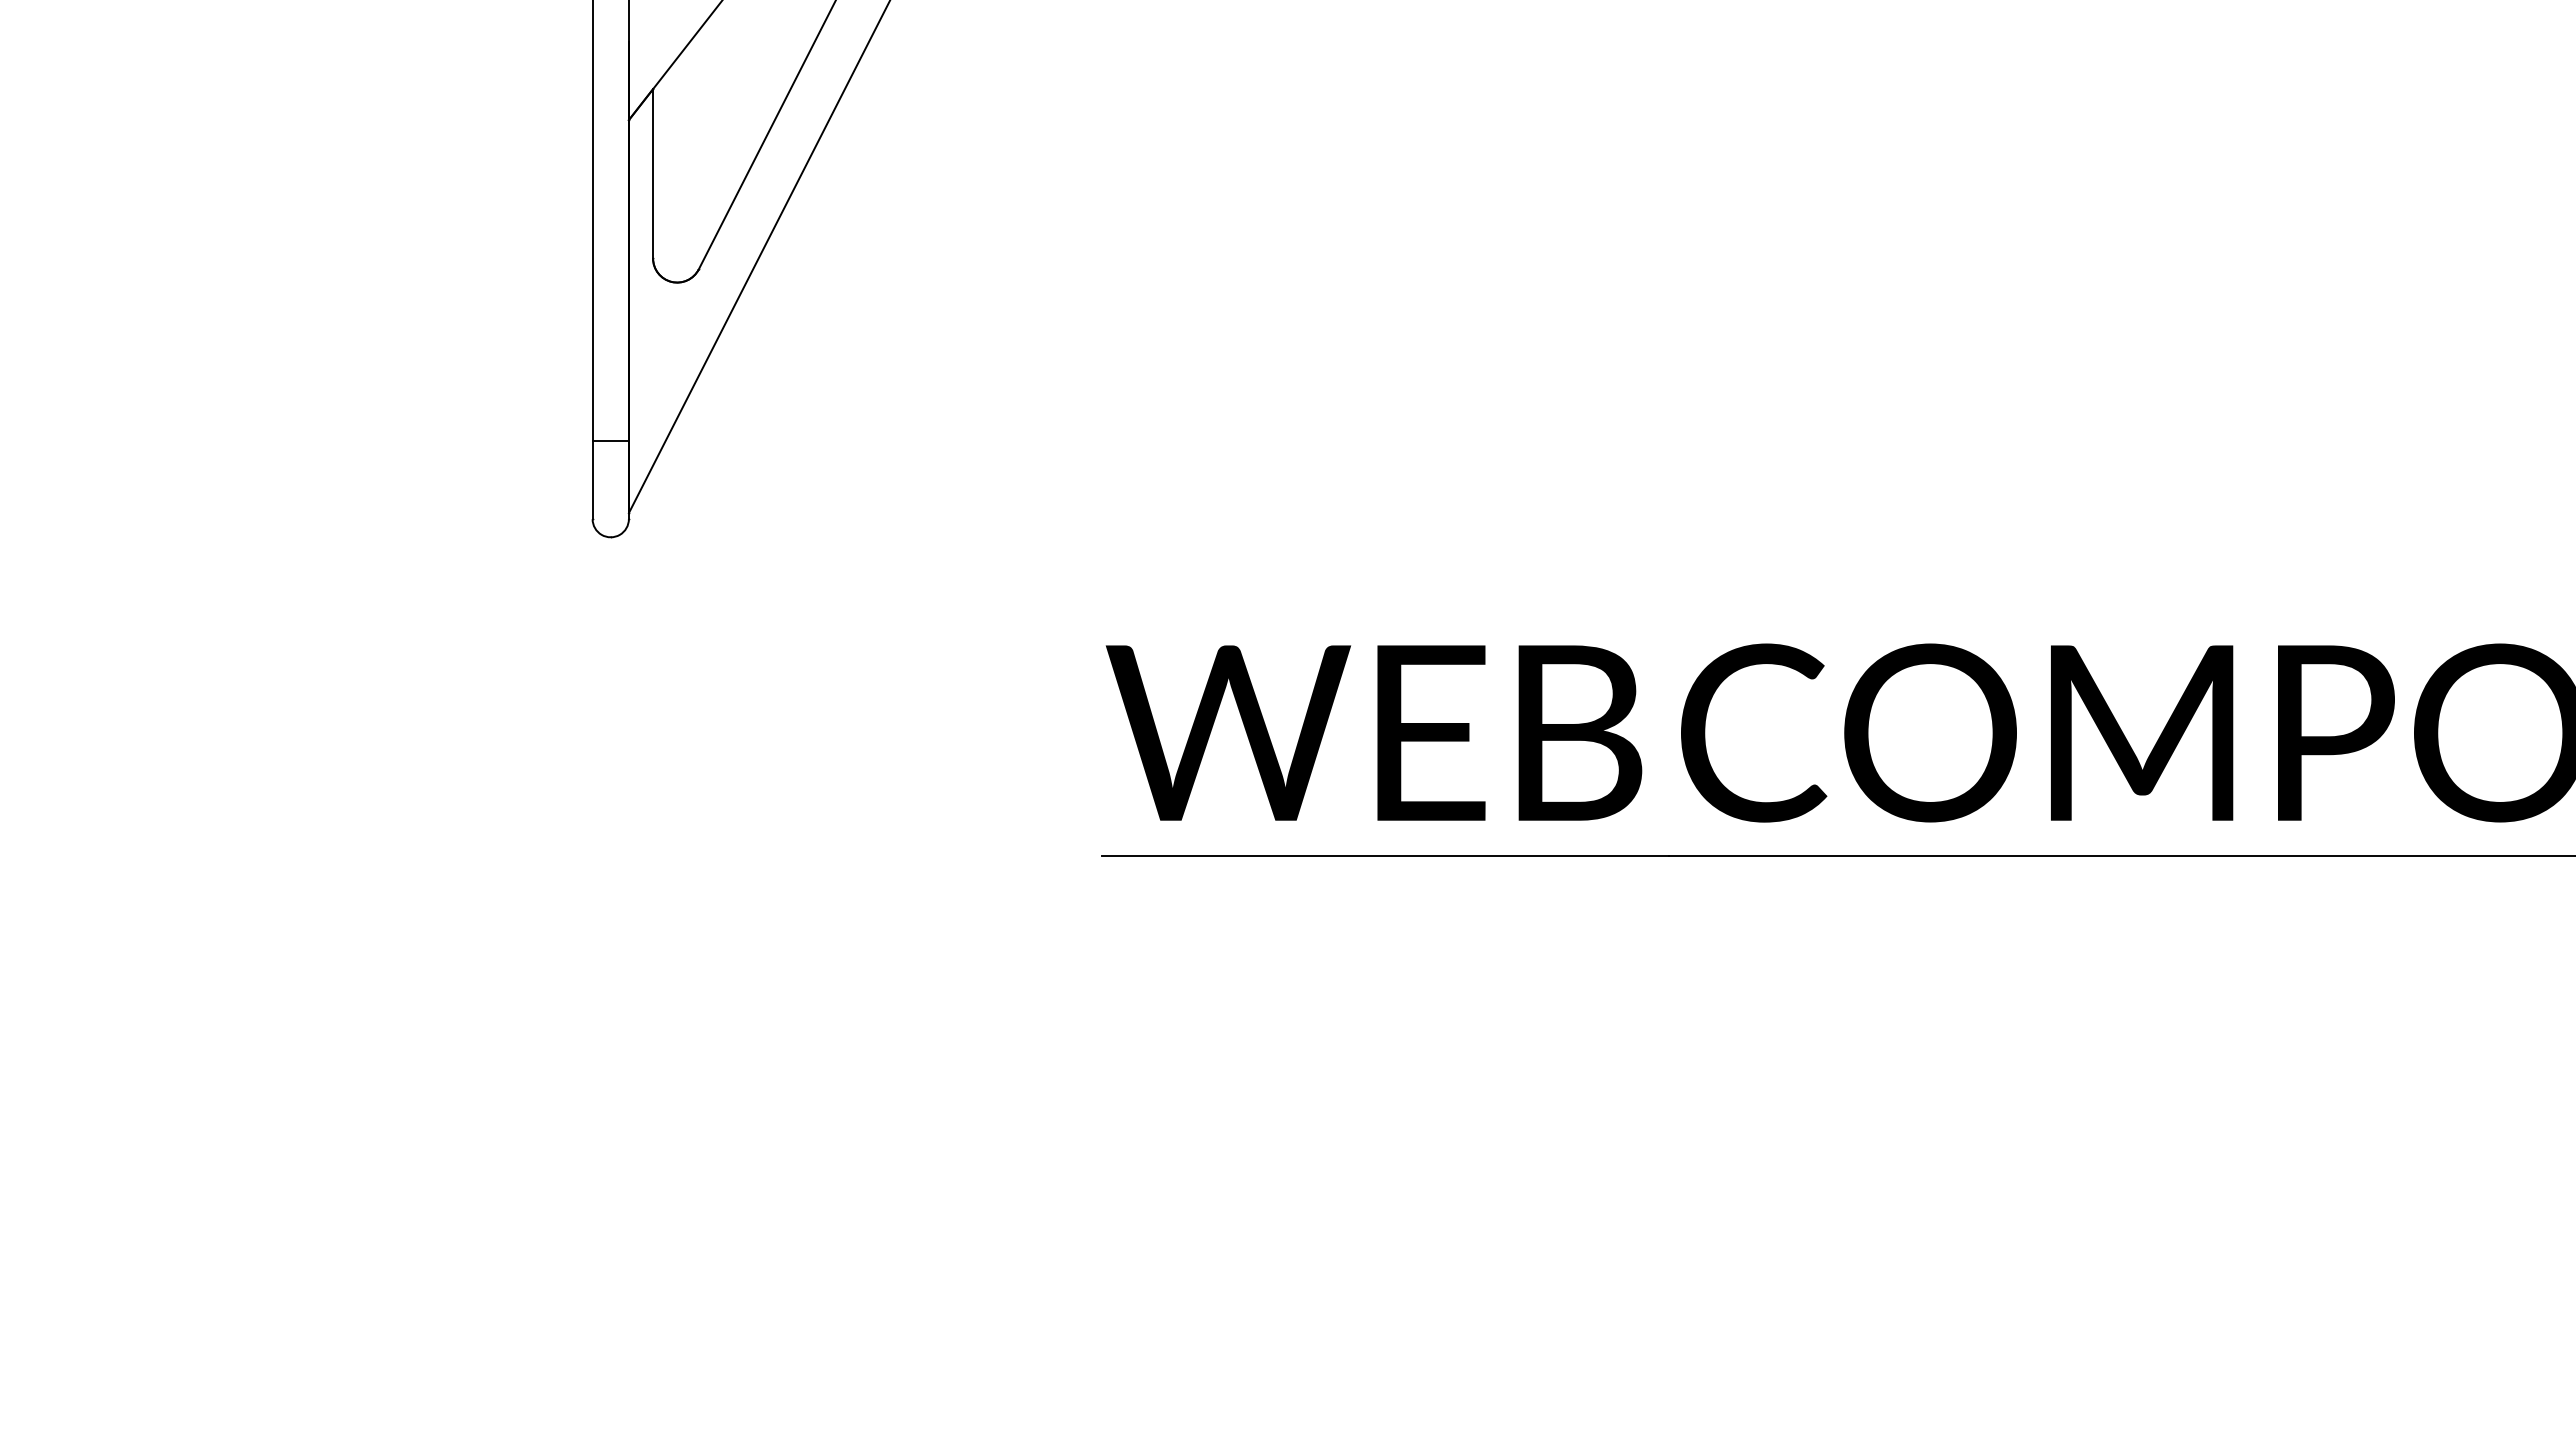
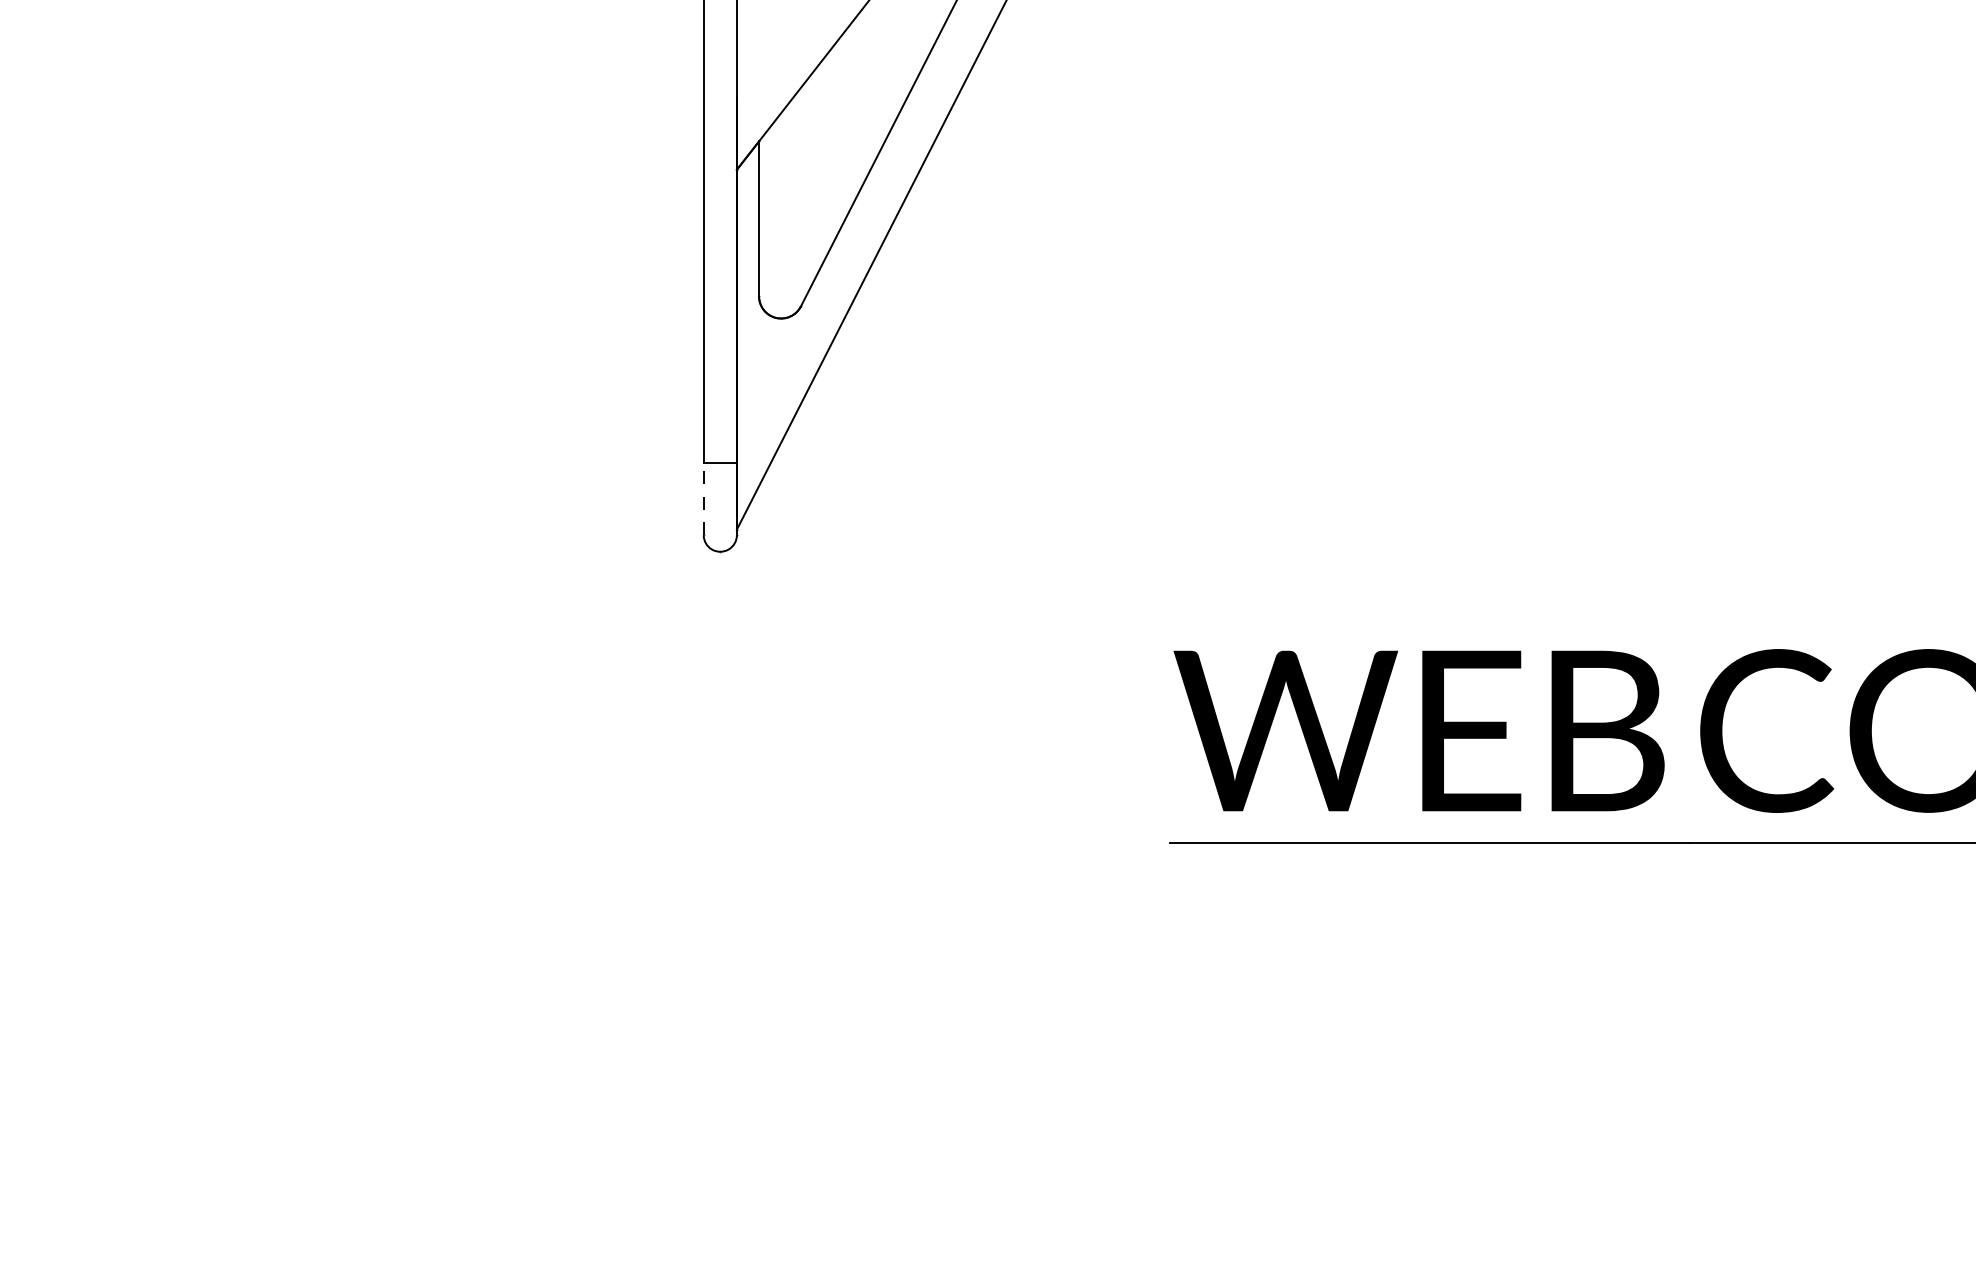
line: (592, 479) -> (703, 498), solid -> dashed

